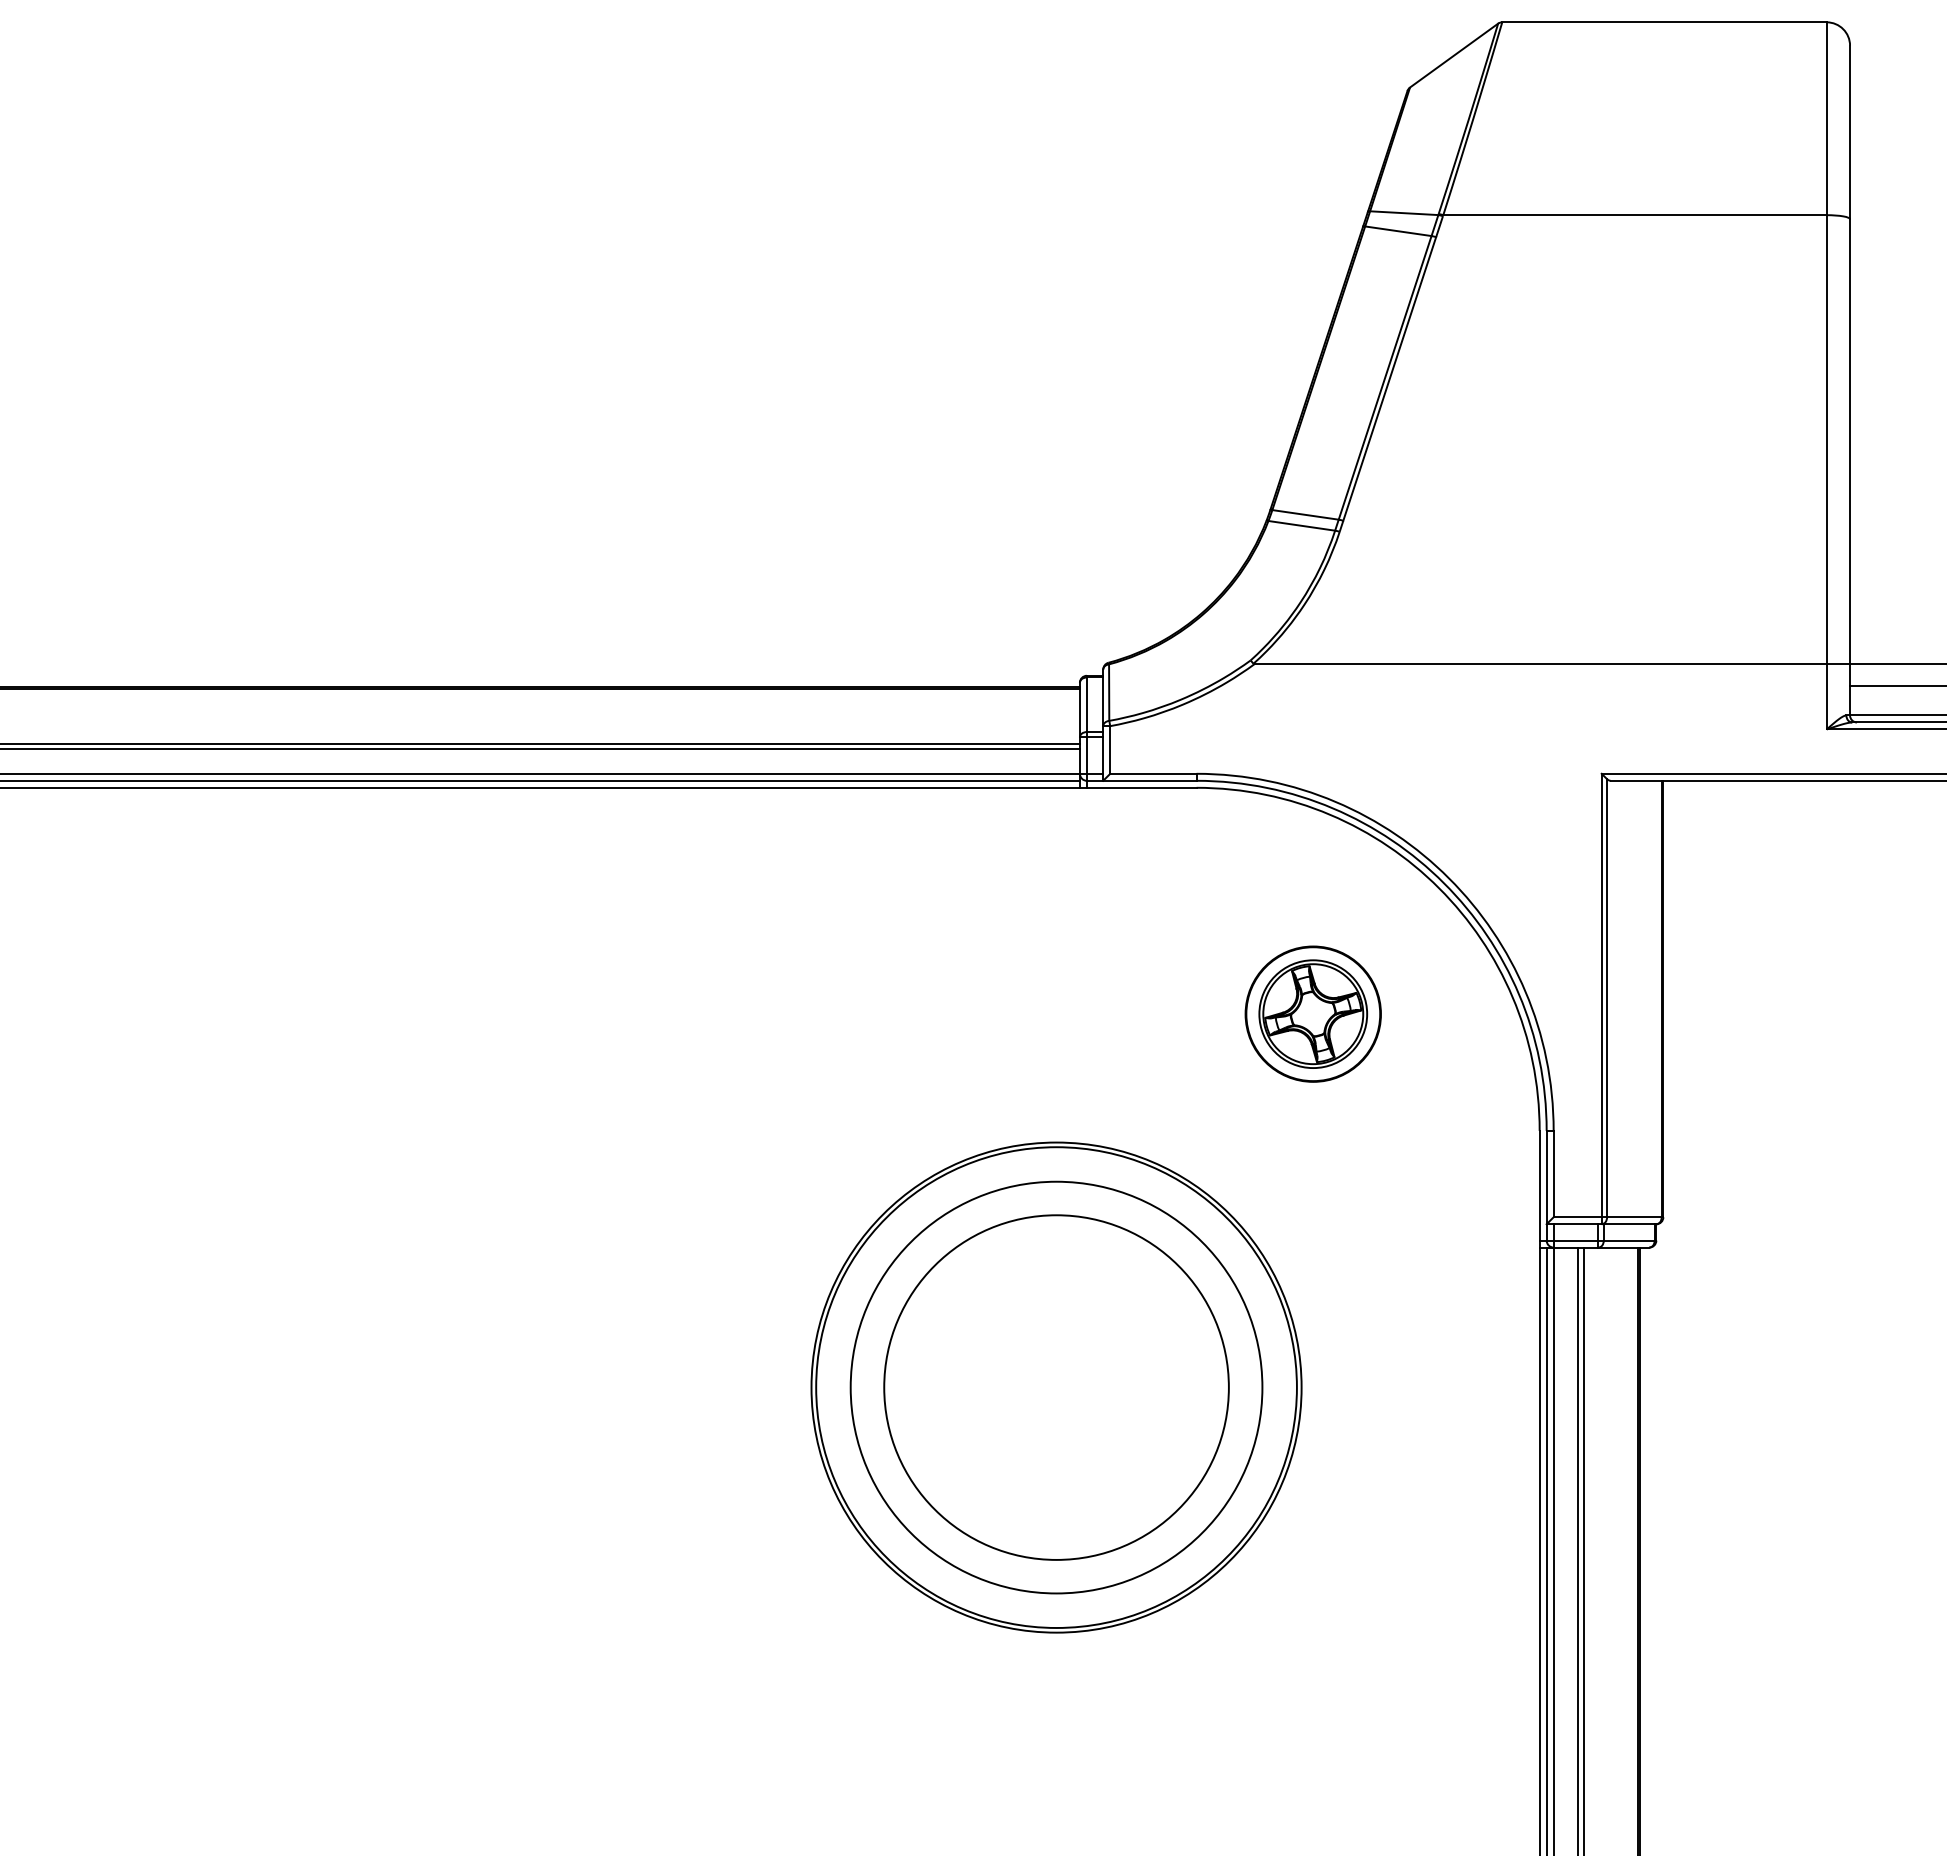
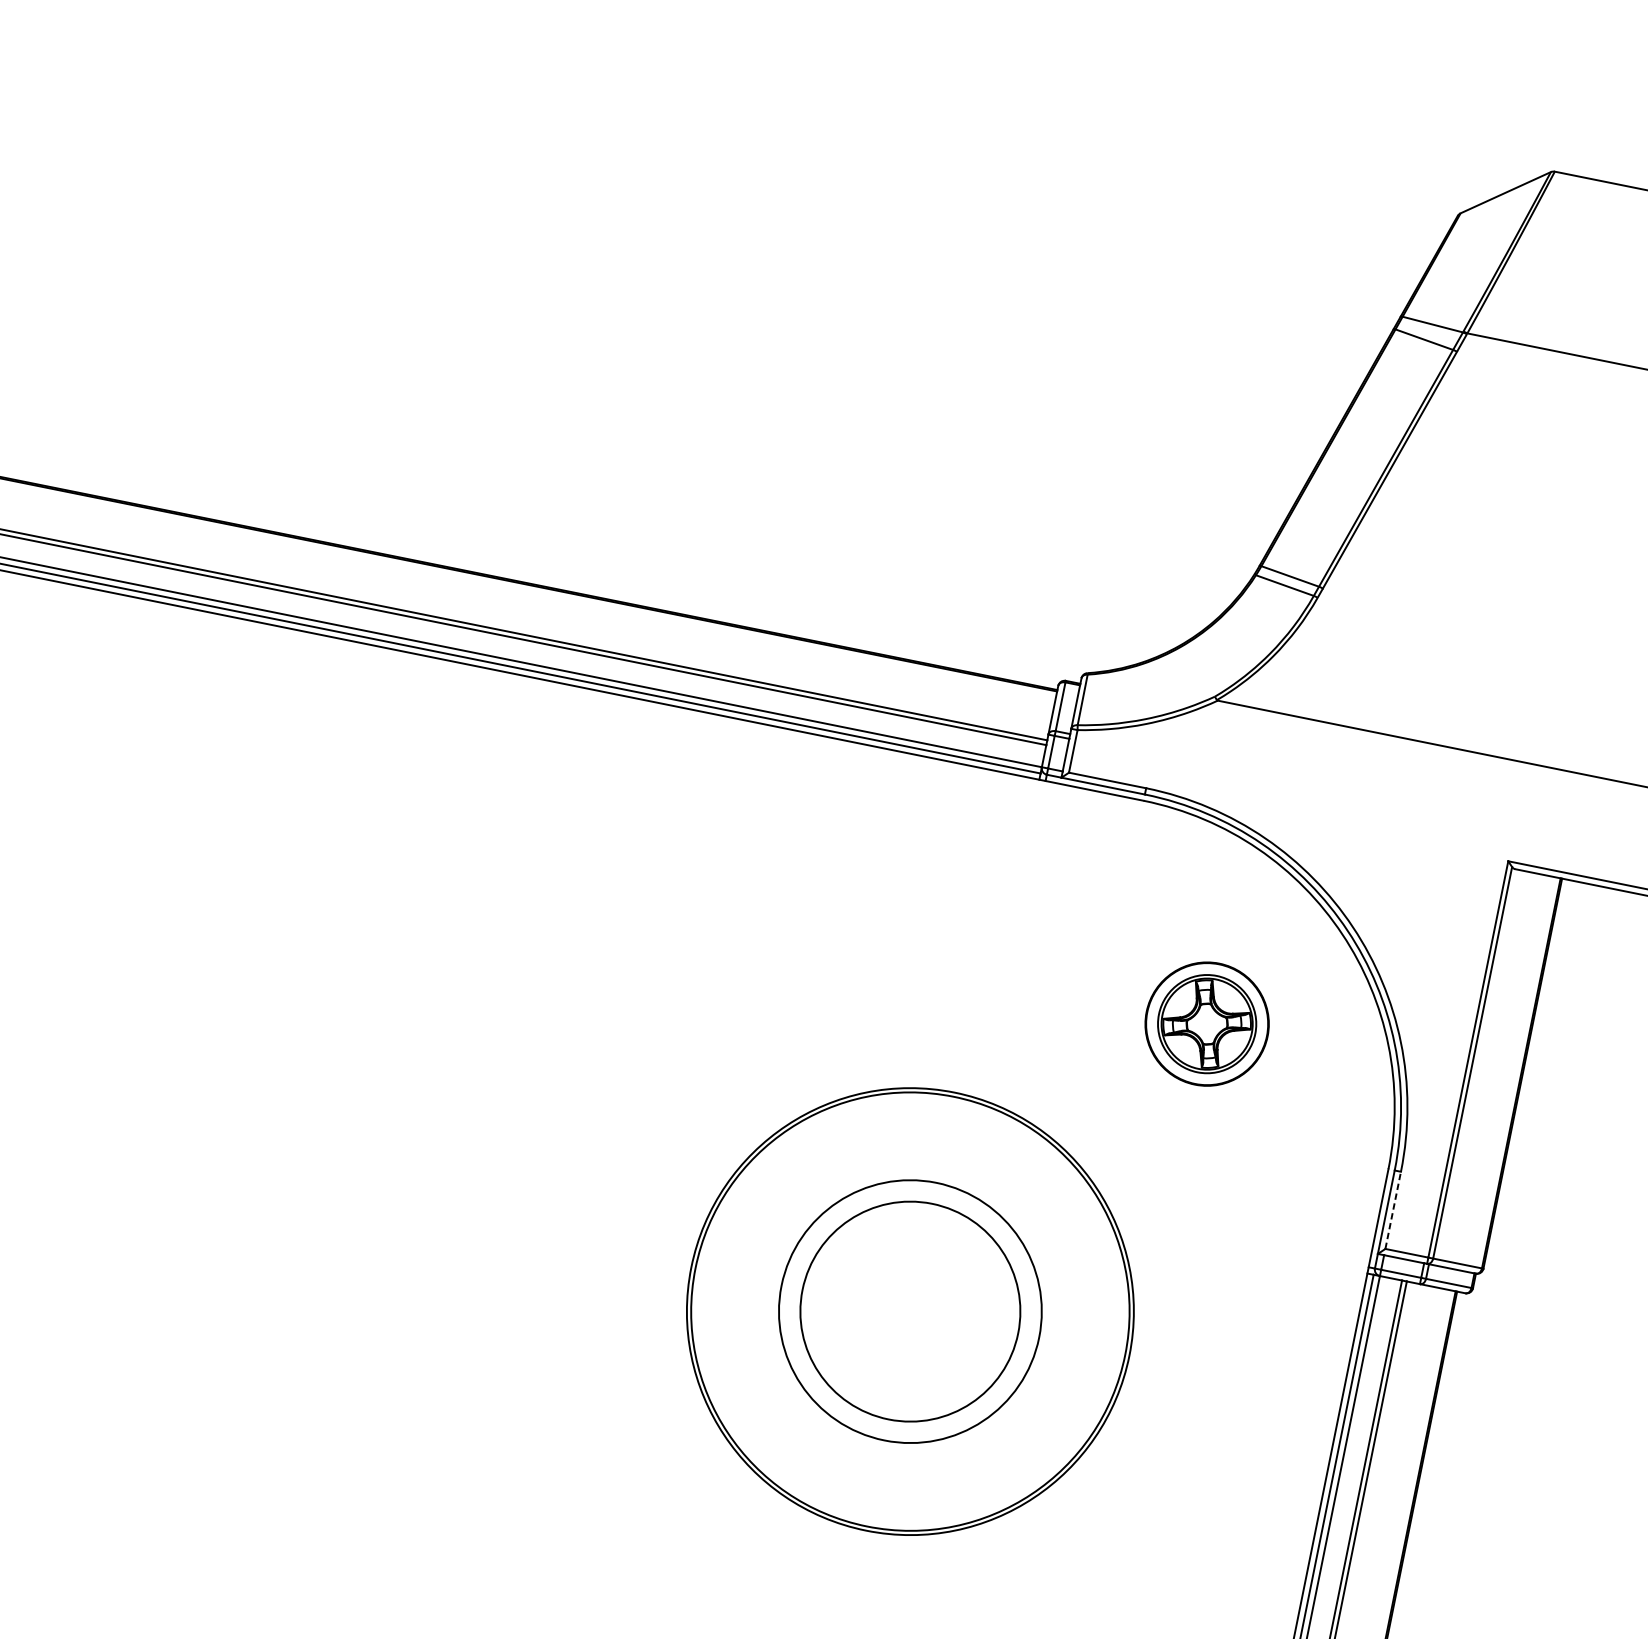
line: (1553, 1173) -> (1393, 1209), solid -> dashed
circle: (1056, 1387) -> (910, 1311), size x0.7
circle: (1056, 1387) -> (910, 1311), size x0.7

